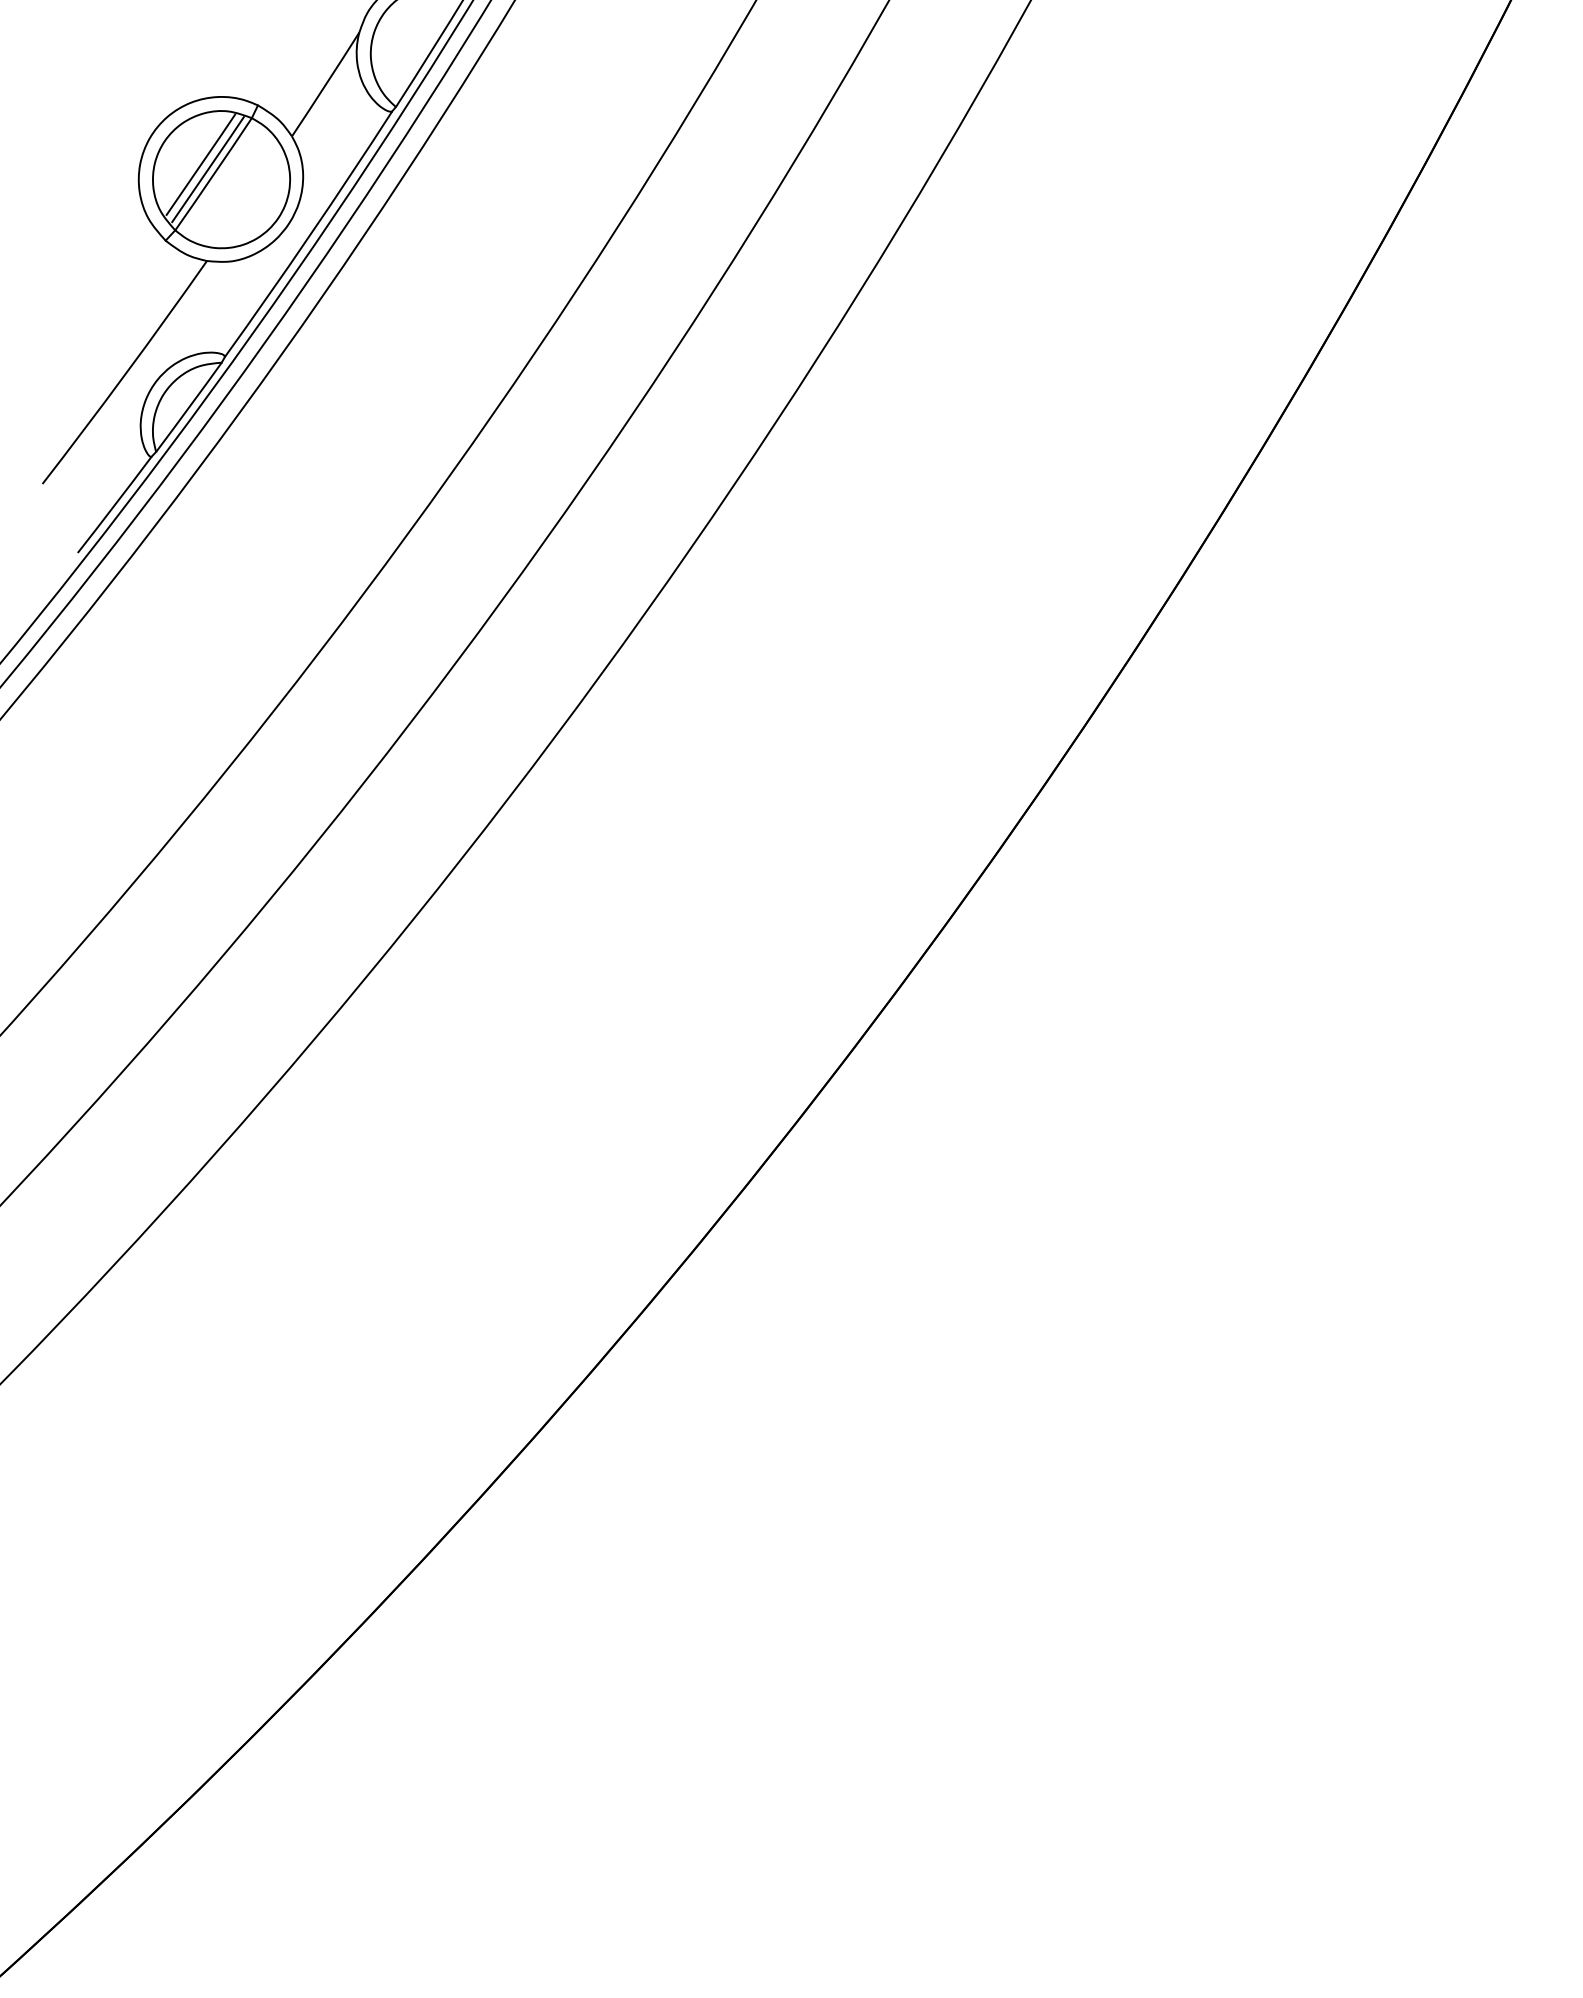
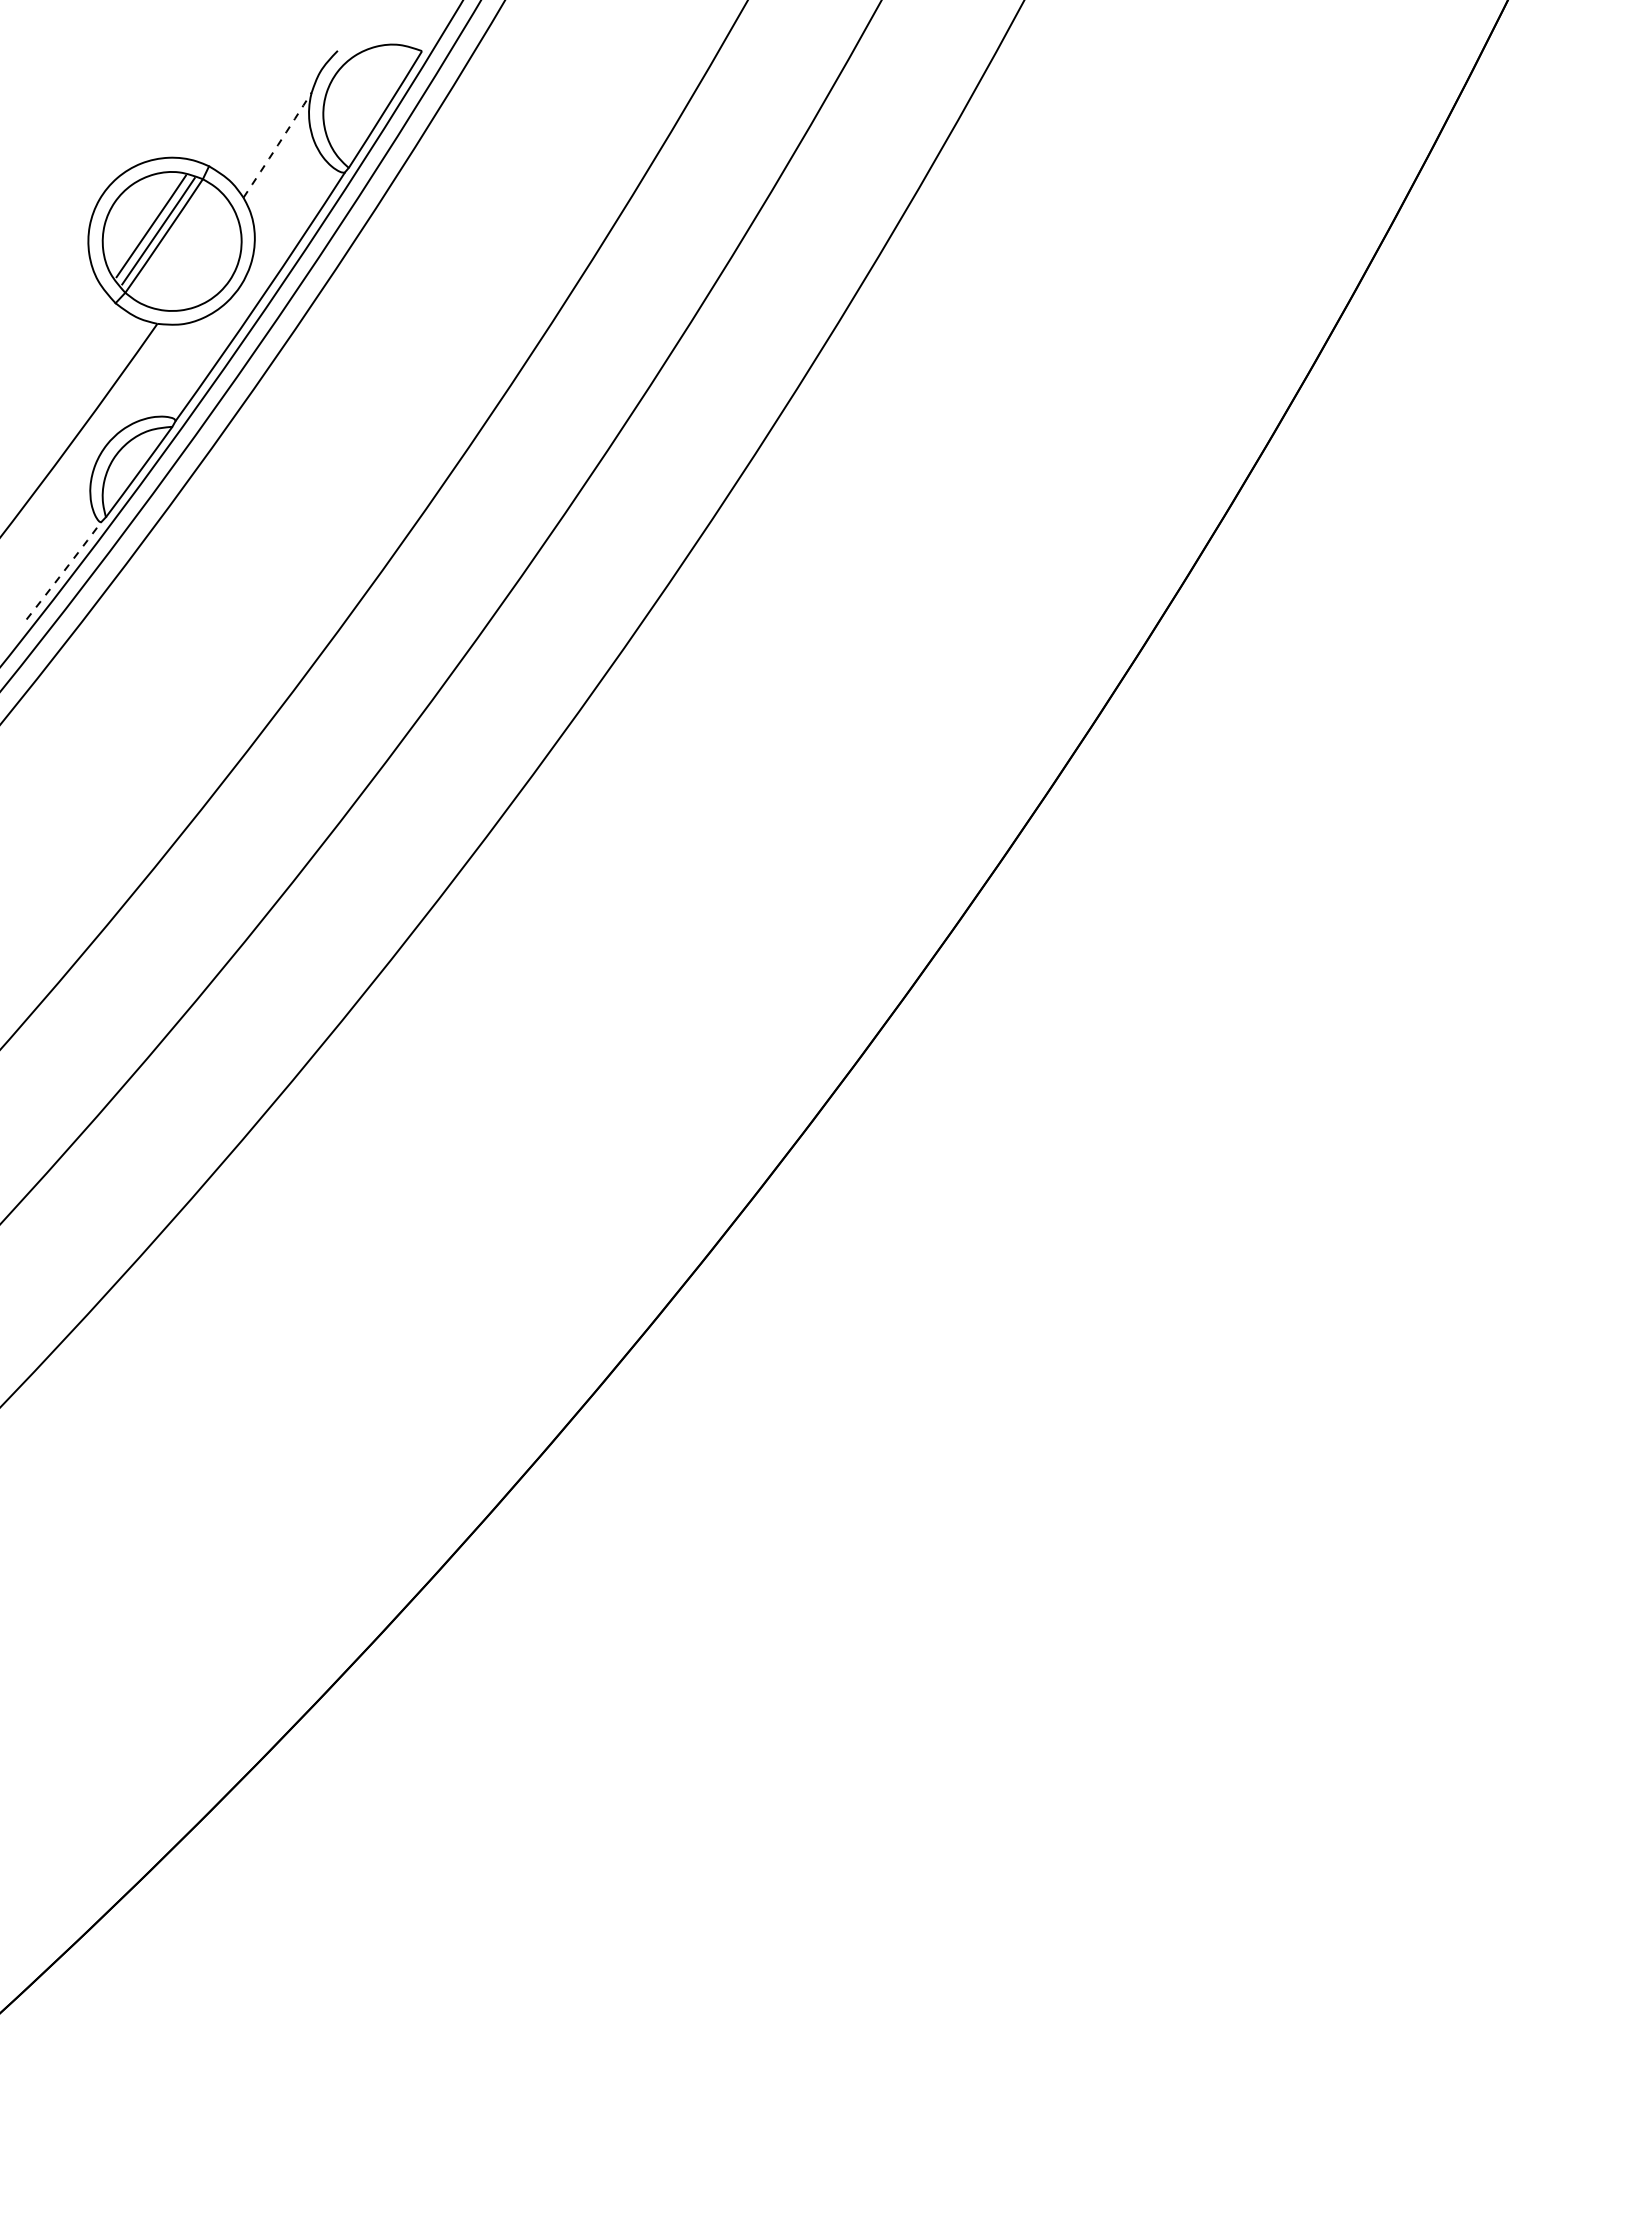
arc: (325, 84) -> (277, 145), solid -> dashed
arc: (115, 504) -> (64, 570), solid -> dashed

